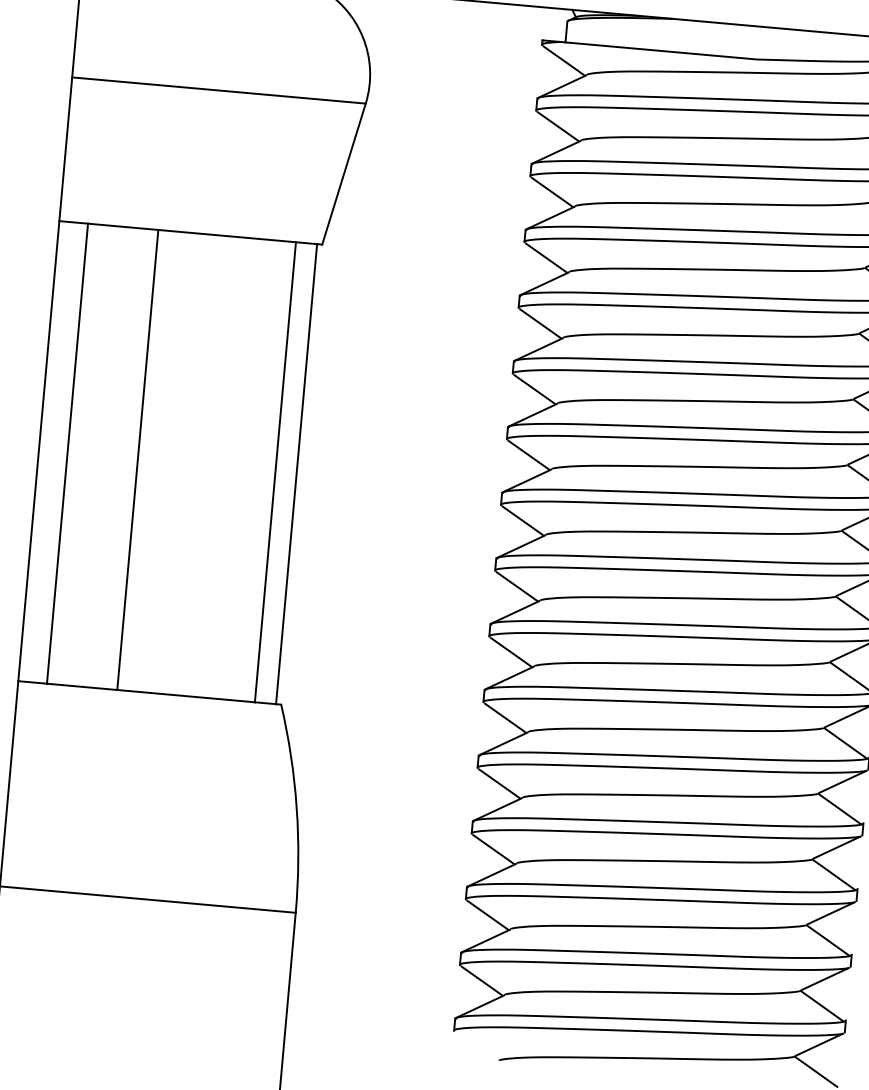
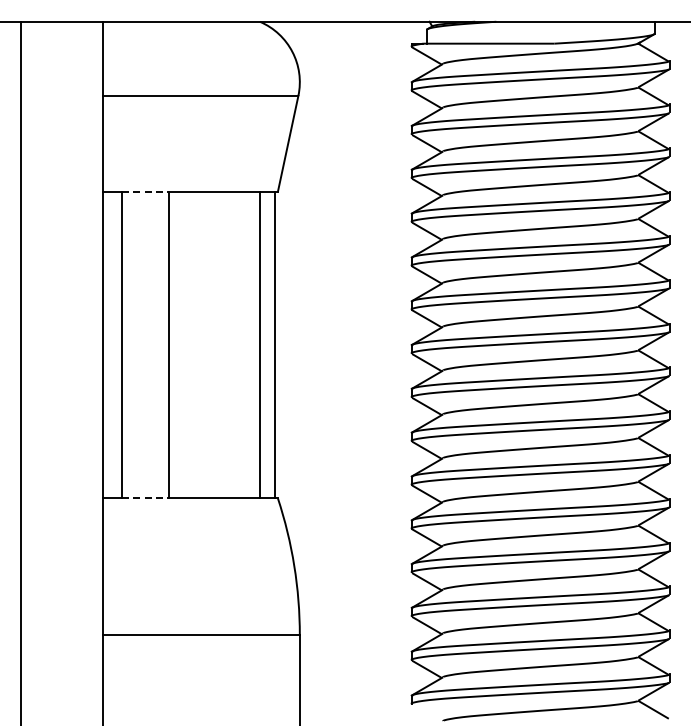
line: (123, 226) -> (145, 191), solid -> dashed
line: (82, 686) -> (145, 498), solid -> dashed

